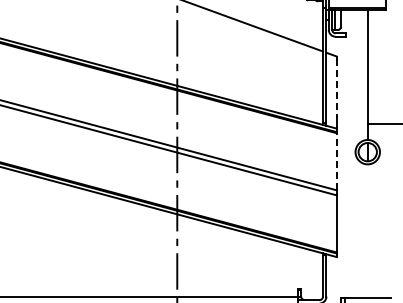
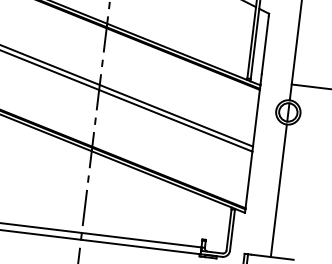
line: (336, 88) -> (264, 45), dashed -> solid
line: (336, 161) -> (256, 117), dashed -> solid
line: (367, 230) -> (278, 190), added

